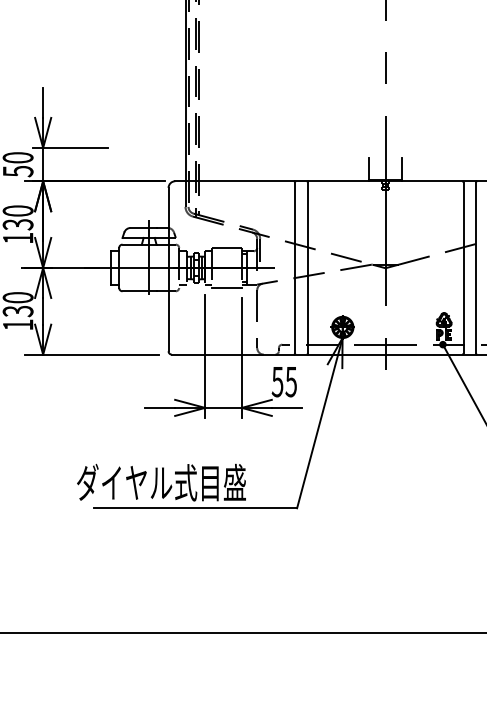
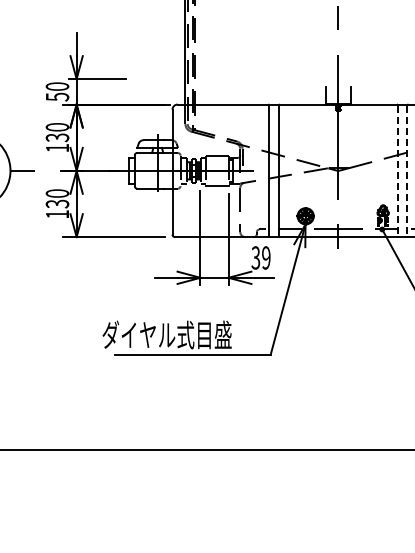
line: (464, 268) -> (398, 171), solid -> dashed
line: (475, 268) -> (407, 171), solid -> dashed
text: (284, 381) -> (261, 257), 55 -> 39

